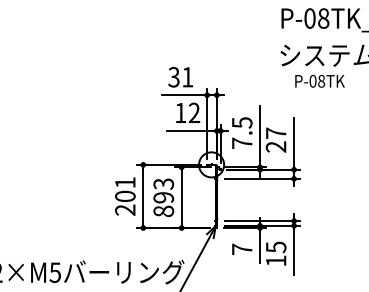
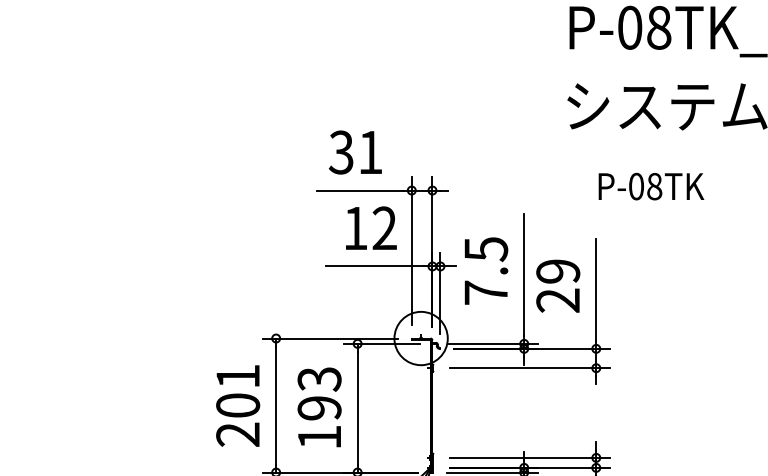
text: (319, 80) -> (650, 184), moved
text: (275, 132) -> (556, 269), 27 -> 29
text: (163, 210) -> (319, 435), 893 -> 193

